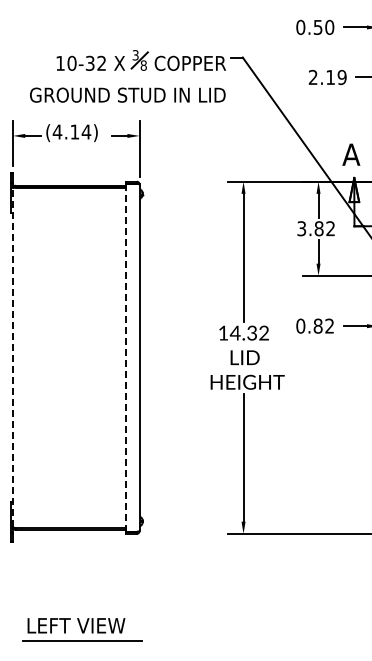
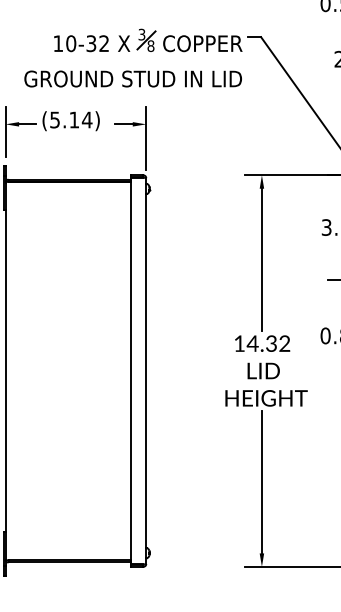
text: (57, 131) -> (55, 119), (4.14) -> (5.14)
line: (13, 357) -> (6, 370), dashed -> solid
line: (125, 357) -> (130, 370), dashed -> solid

